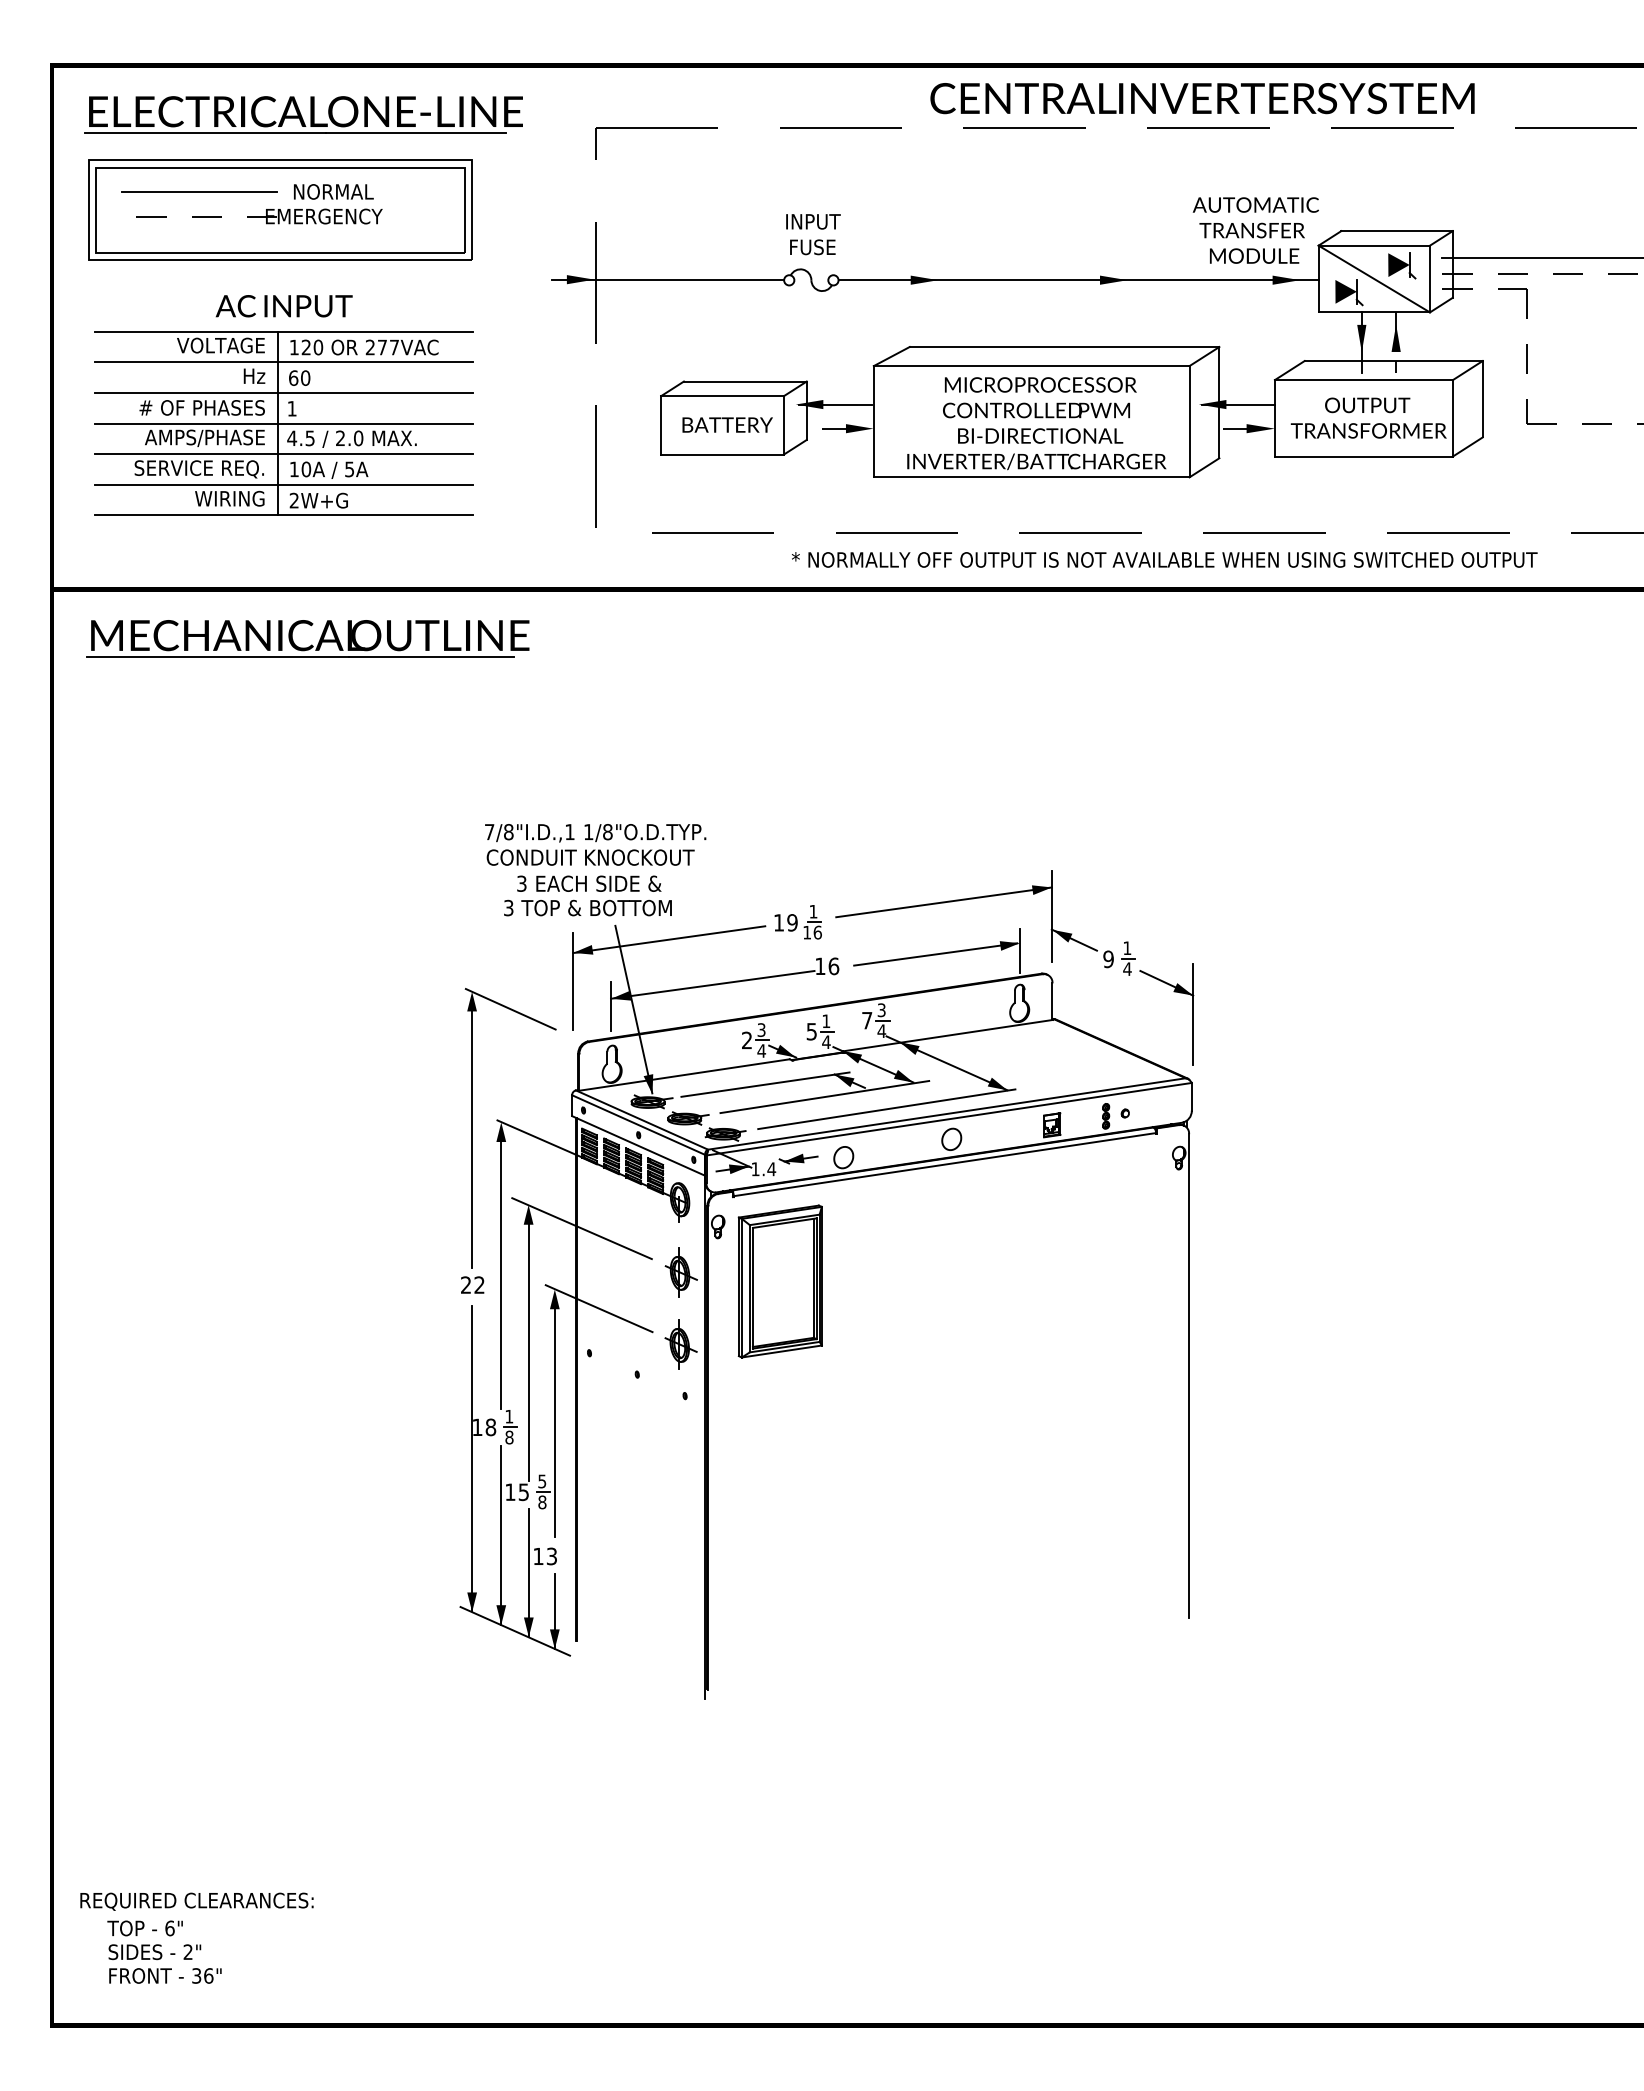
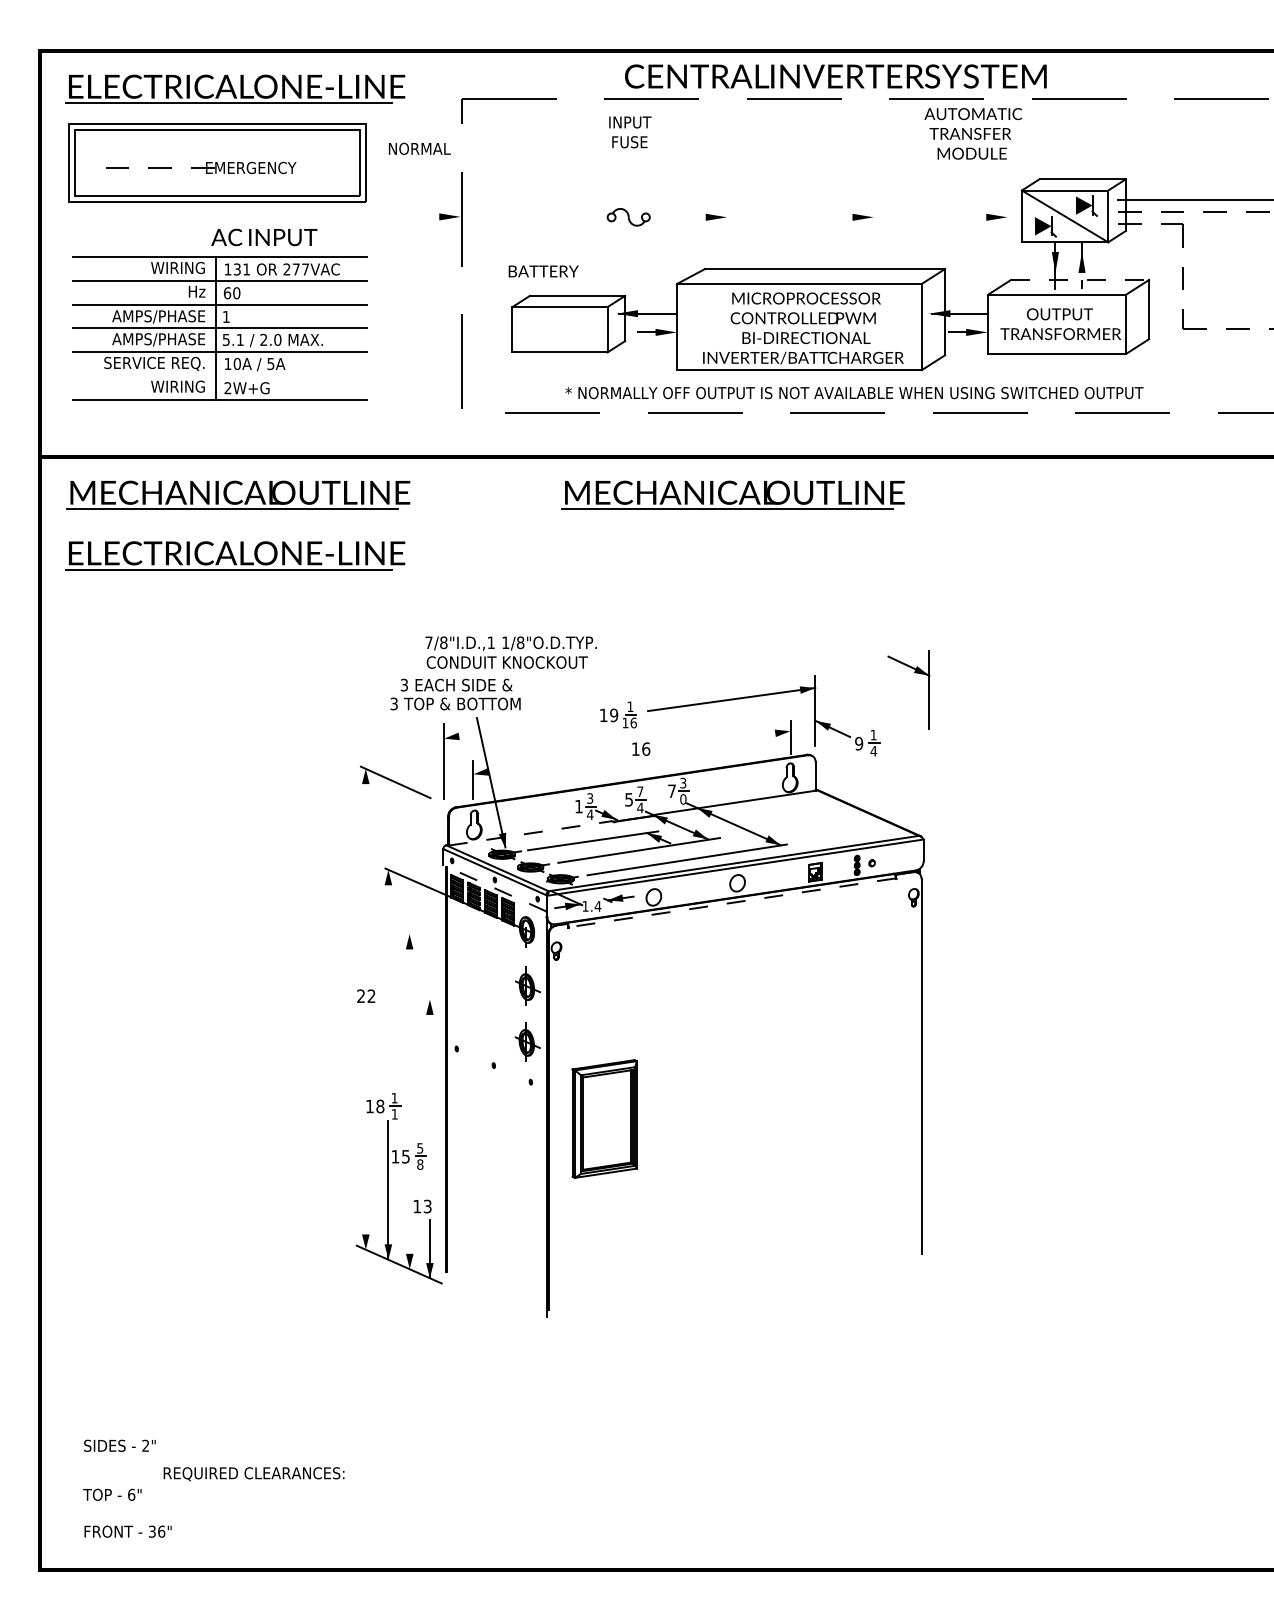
text: (1202, 98) -> (835, 76), moved
text: (333, 191) -> (419, 148), moved
line: (199, 192) -> (154, 149), removed
text: (1255, 230) -> (973, 133), moved
text: (813, 234) -> (630, 132), moved
line: (667, 280) -> (517, 217), removed
line: (1078, 280) -> (835, 217), removed
text: (283, 306) -> (263, 237), moved
text: (220, 345) -> (170, 267), VOLTAGE -> WIRING
text: (312, 347) -> (242, 269), 120 -> 131
line: (1394, 361) -> (1080, 280), solid -> dashed
text: (201, 408) -> (156, 316), # OF PHASES -> AMPS/PHASE
text: (727, 424) -> (543, 271), moved
text: (300, 438) -> (232, 340), 4.5 -> 5.1
line: (283, 484) -> (219, 375), removed
text: (1164, 559) -> (854, 392), moved
part: (949, 644) -> (735, 499), added
part: (303, 716) -> (235, 555), added
text: (595, 844) -> (511, 652), moved
line: (669, 939) -> (518, 728), removed
line: (935, 954) -> (724, 739), removed
line: (712, 984) -> (552, 763), removed
part: (1174, 992) -> (914, 673), moved
text: (826, 1020) -> (640, 791), 1 -> 7
text: (881, 1031) -> (683, 799), 4 -> 0
text: (746, 1039) -> (578, 805), 2 -> 1
line: (684, 1074) -> (530, 832), solid -> dashed
line: (472, 1136) -> (366, 881), removed
line: (638, 1145) -> (494, 888), solid -> dashed
line: (944, 1164) -> (731, 902), solid -> dashed
line: (581, 1228) -> (450, 952), removed
line: (501, 1272) -> (388, 986), removed
part: (779, 1281) -> (604, 1118), moved
line: (598, 1308) -> (463, 1014), removed
line: (528, 1349) -> (409, 1046), removed
line: (554, 1420) -> (429, 1101), removed
text: (509, 1437) -> (394, 1114), 8 -> 1
line: (472, 1457) -> (366, 1129), removed
line: (528, 1572) -> (409, 1218), removed
text: (196, 1901) -> (253, 1473), moved
text: (154, 1952) -> (119, 1446), moved

